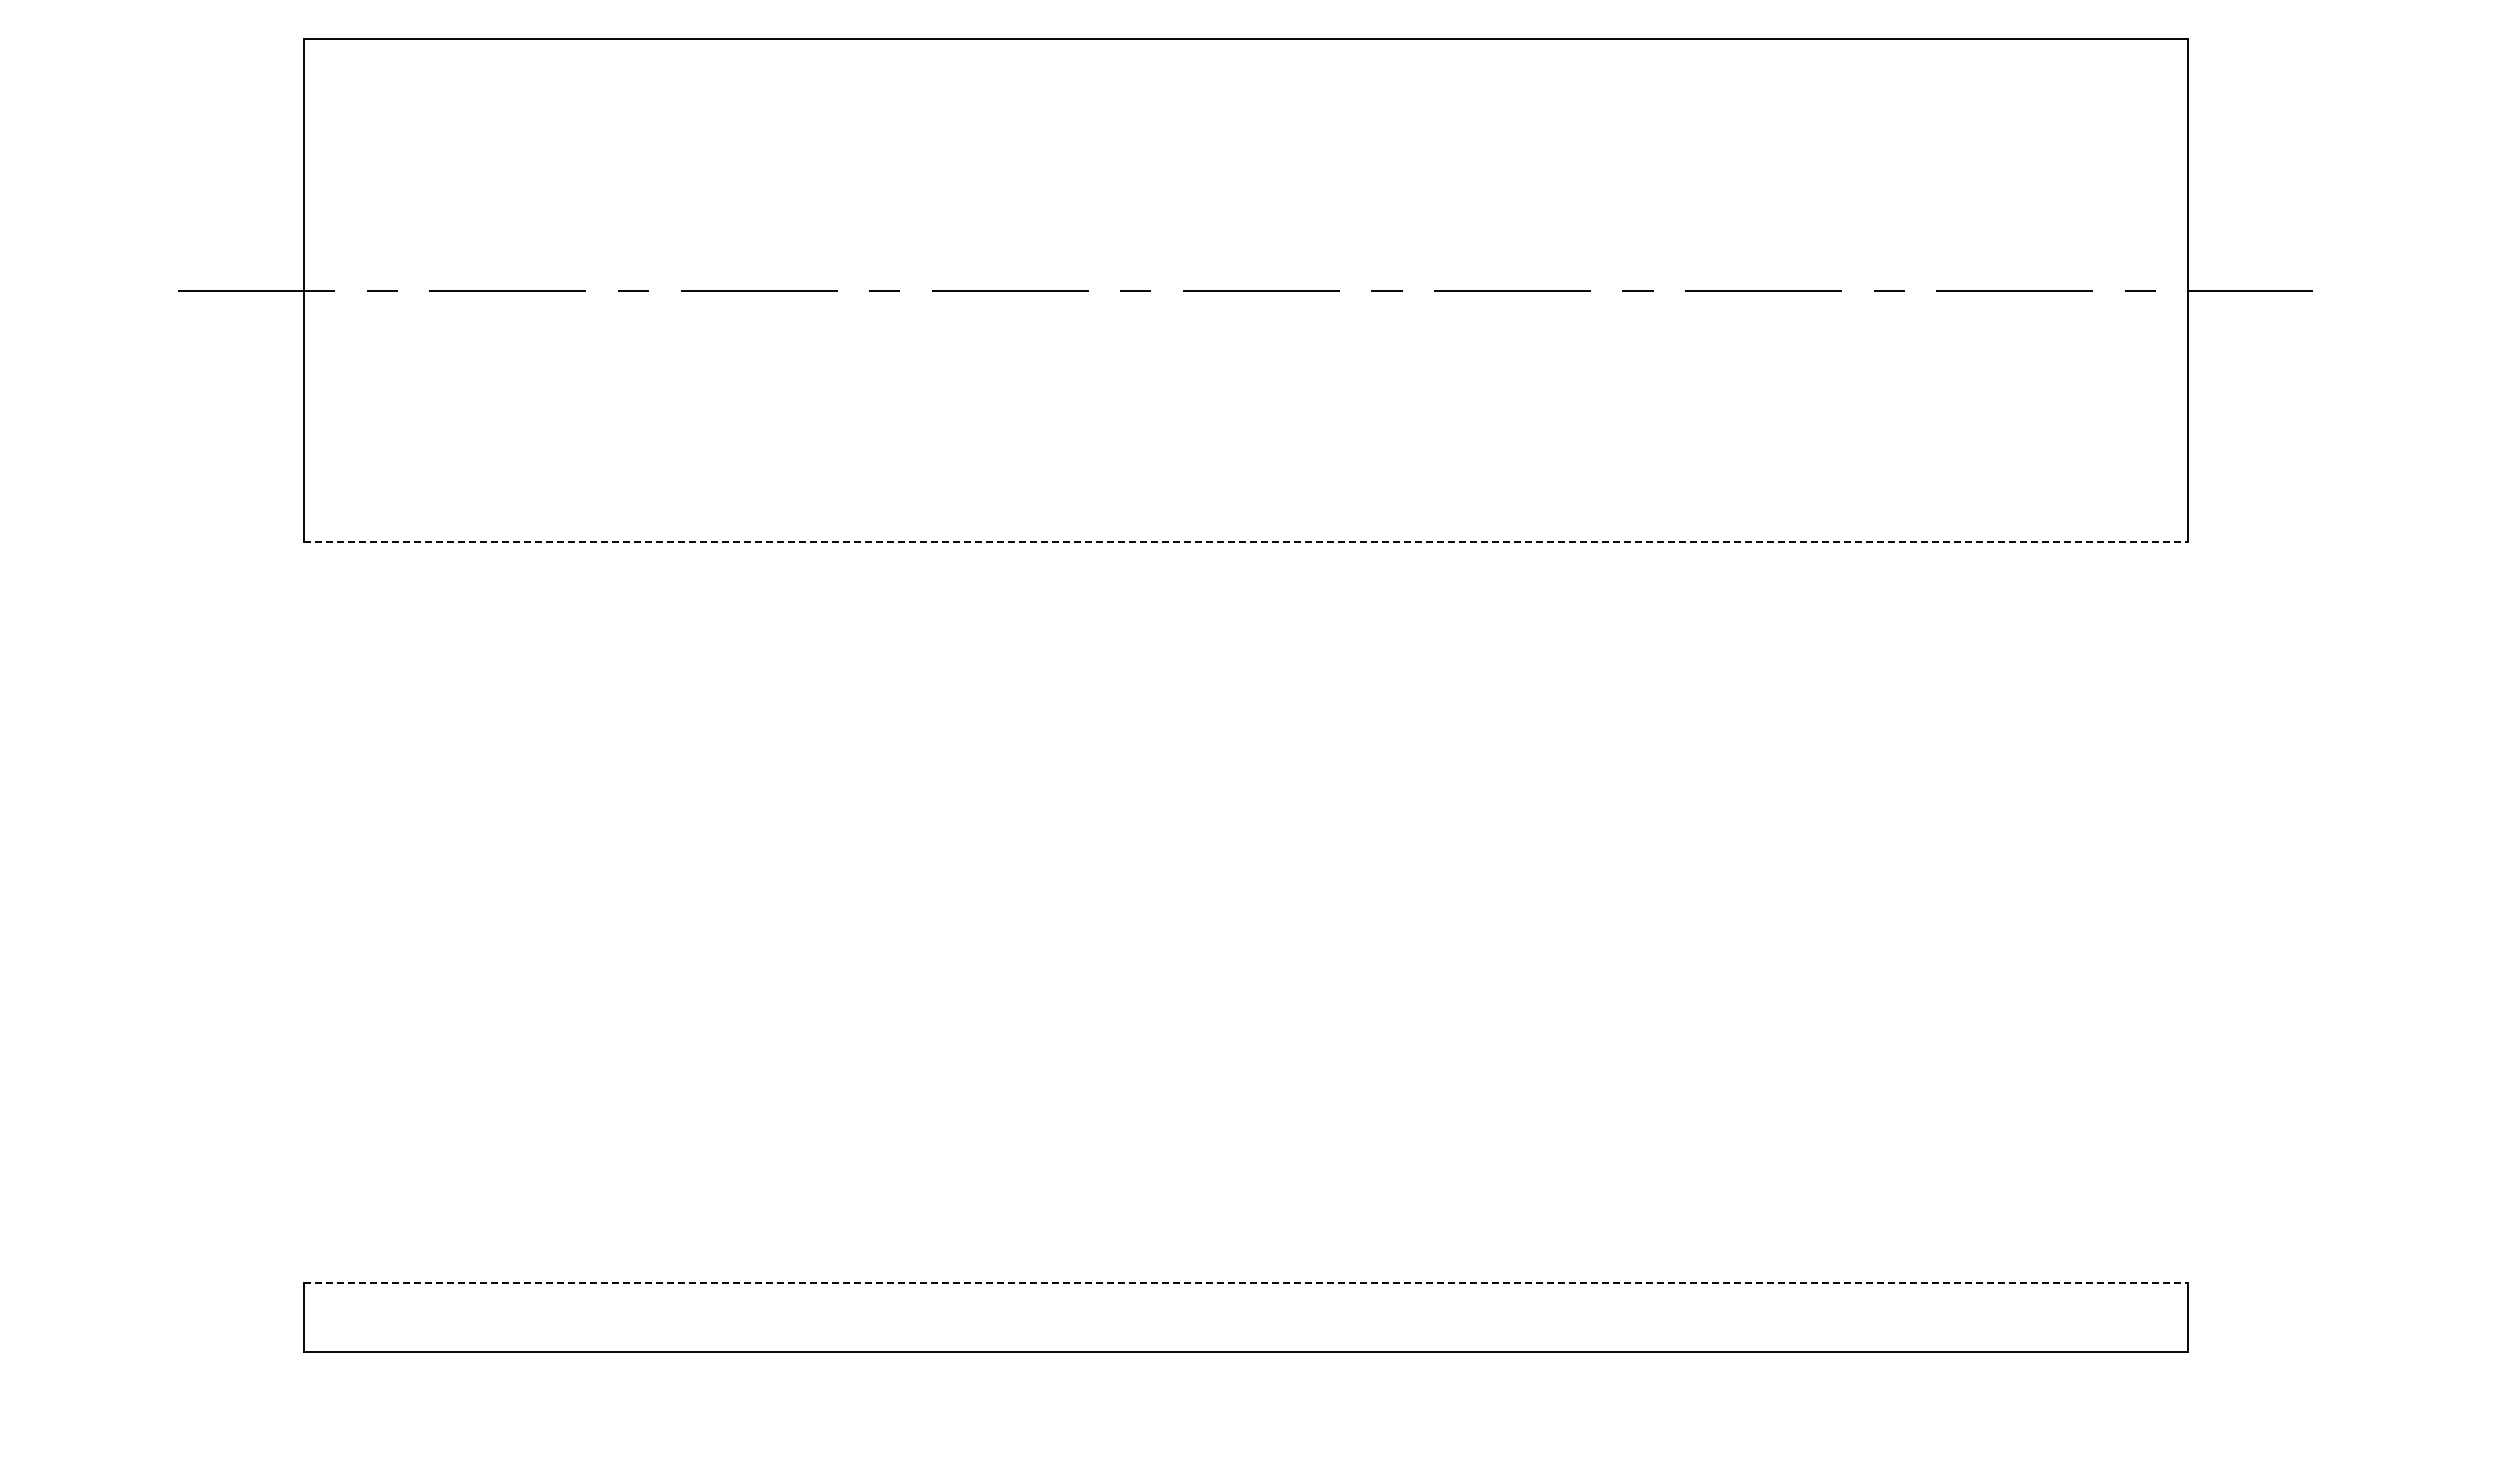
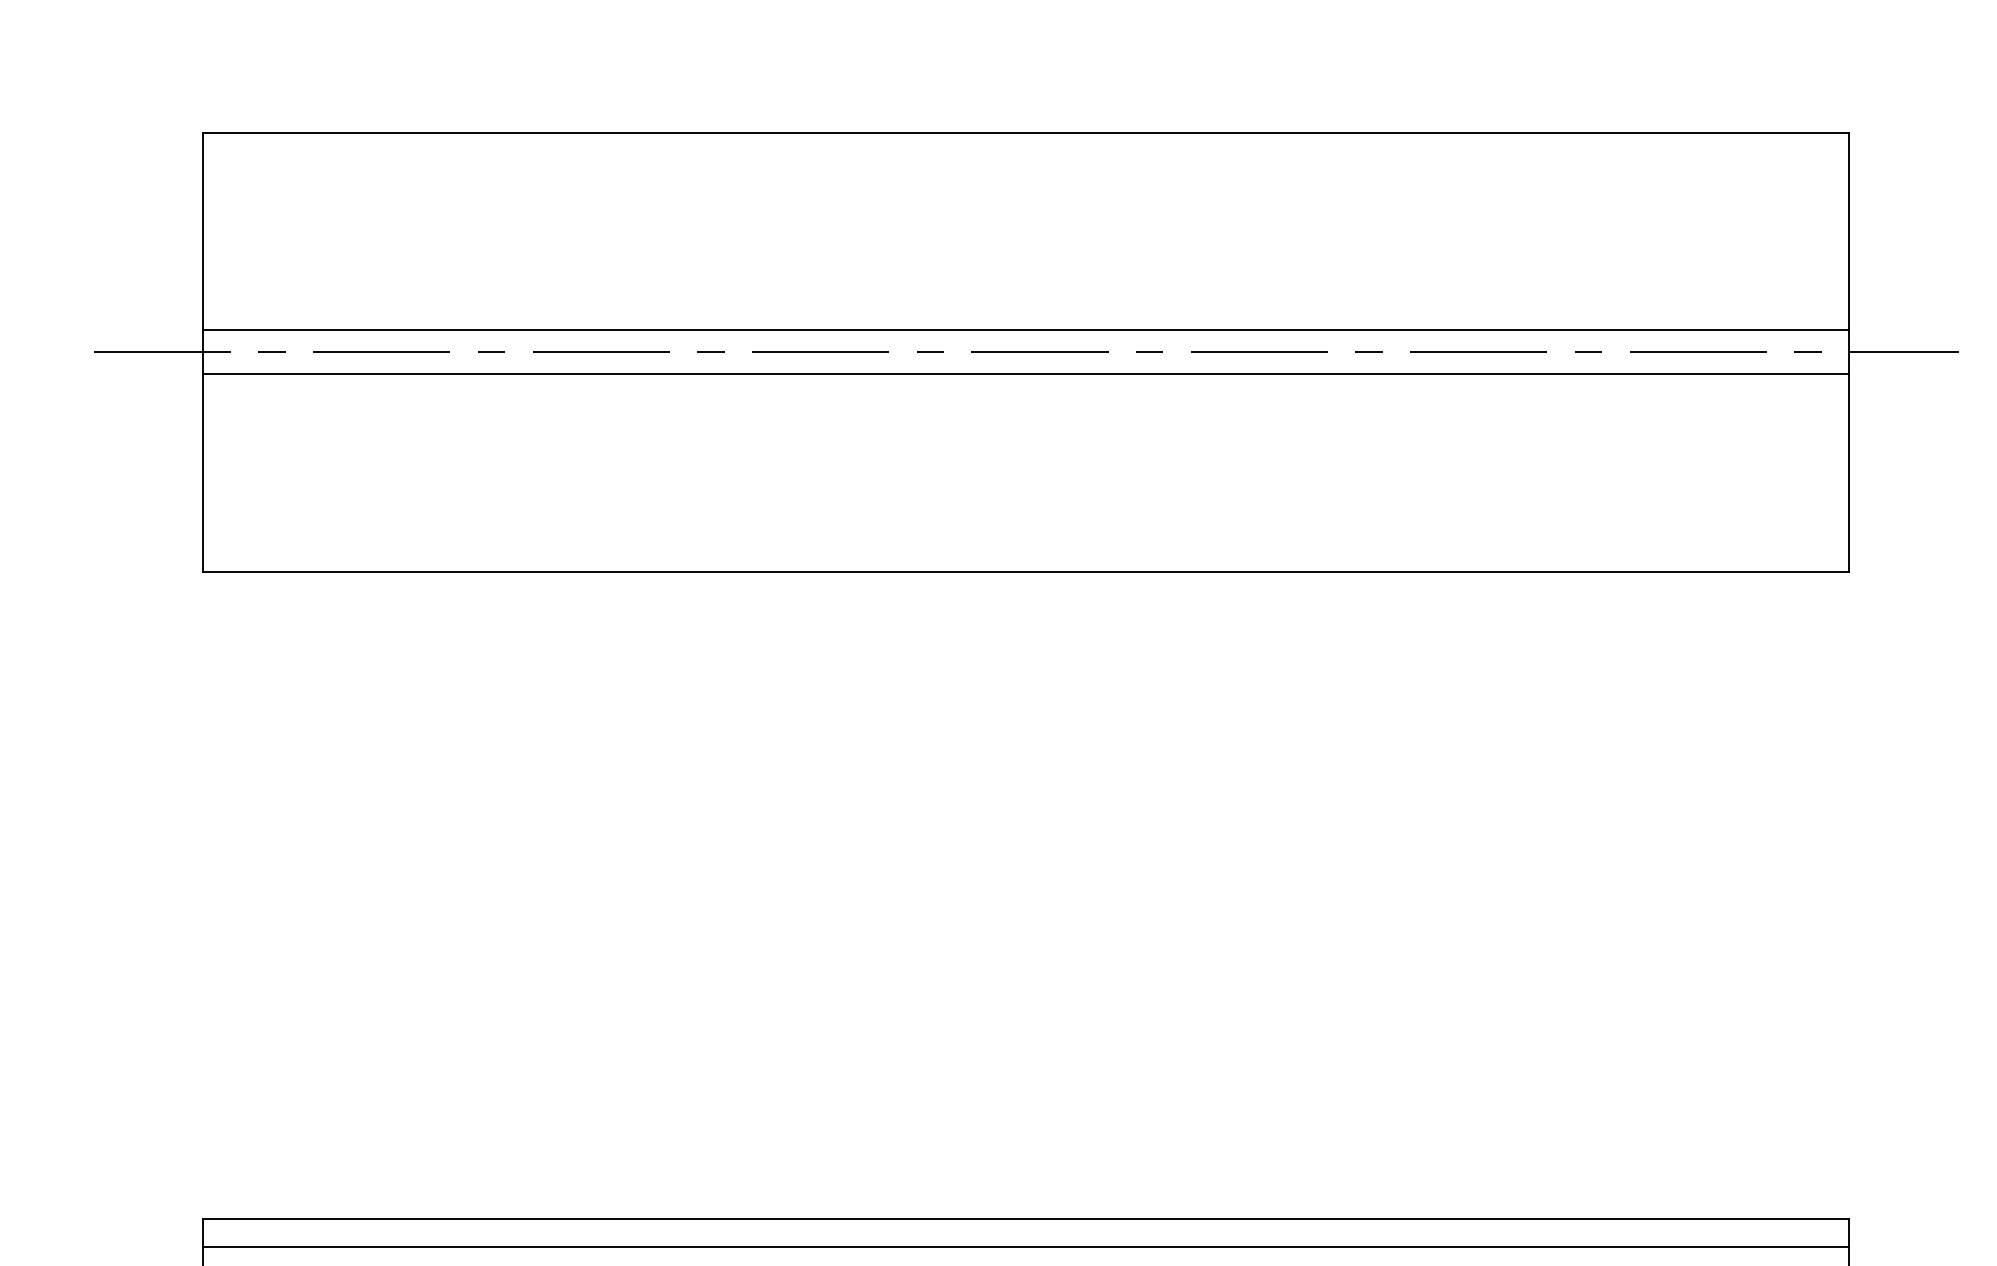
line: (1245, 265) -> (1026, 330), added
line: (1245, 315) -> (1026, 373), added
line: (1245, 541) -> (1026, 571), dashed -> solid
line: (1245, 1283) -> (1026, 1219), dashed -> solid
line: (1245, 1314) -> (1026, 1246), added

